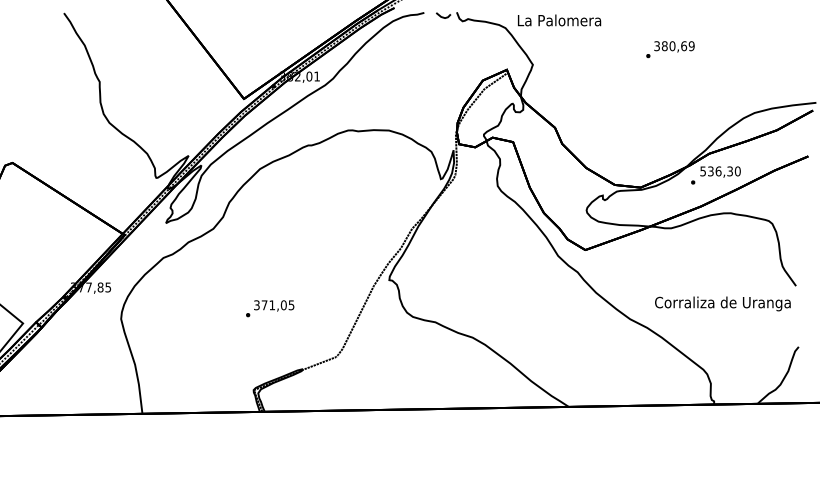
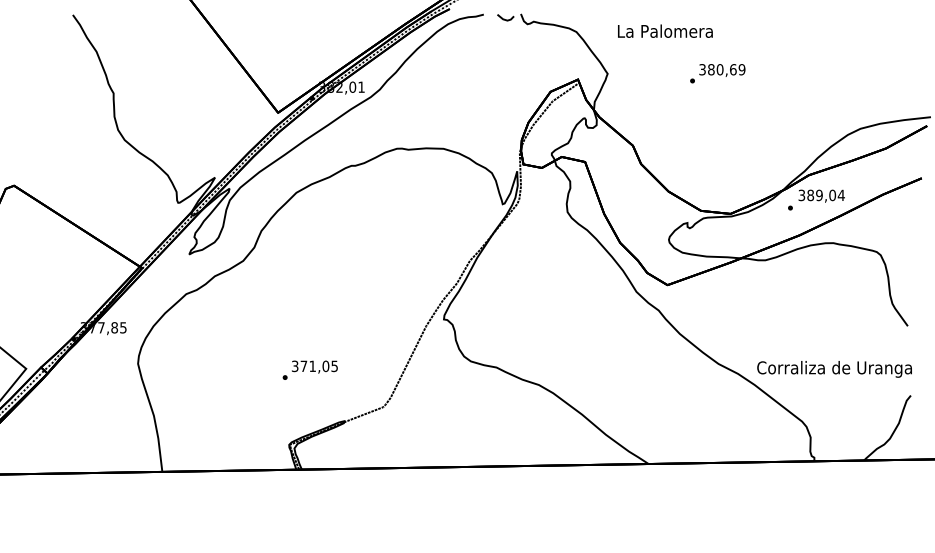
text: (559, 20) -> (665, 31), moved
text: (670, 49) -> (717, 73), moved
text: (720, 171) -> (821, 195), 536,30 -> 389,04
text: (722, 303) -> (834, 368), moved
text: (270, 308) -> (310, 370), moved

